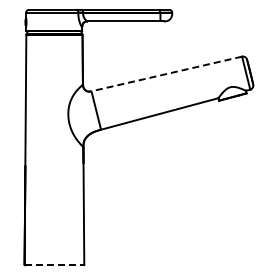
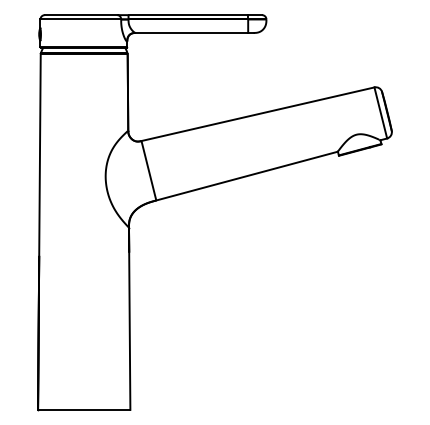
line: (166, 74) -> (257, 115), dashed -> solid
line: (54, 265) -> (84, 410), dashed -> solid

